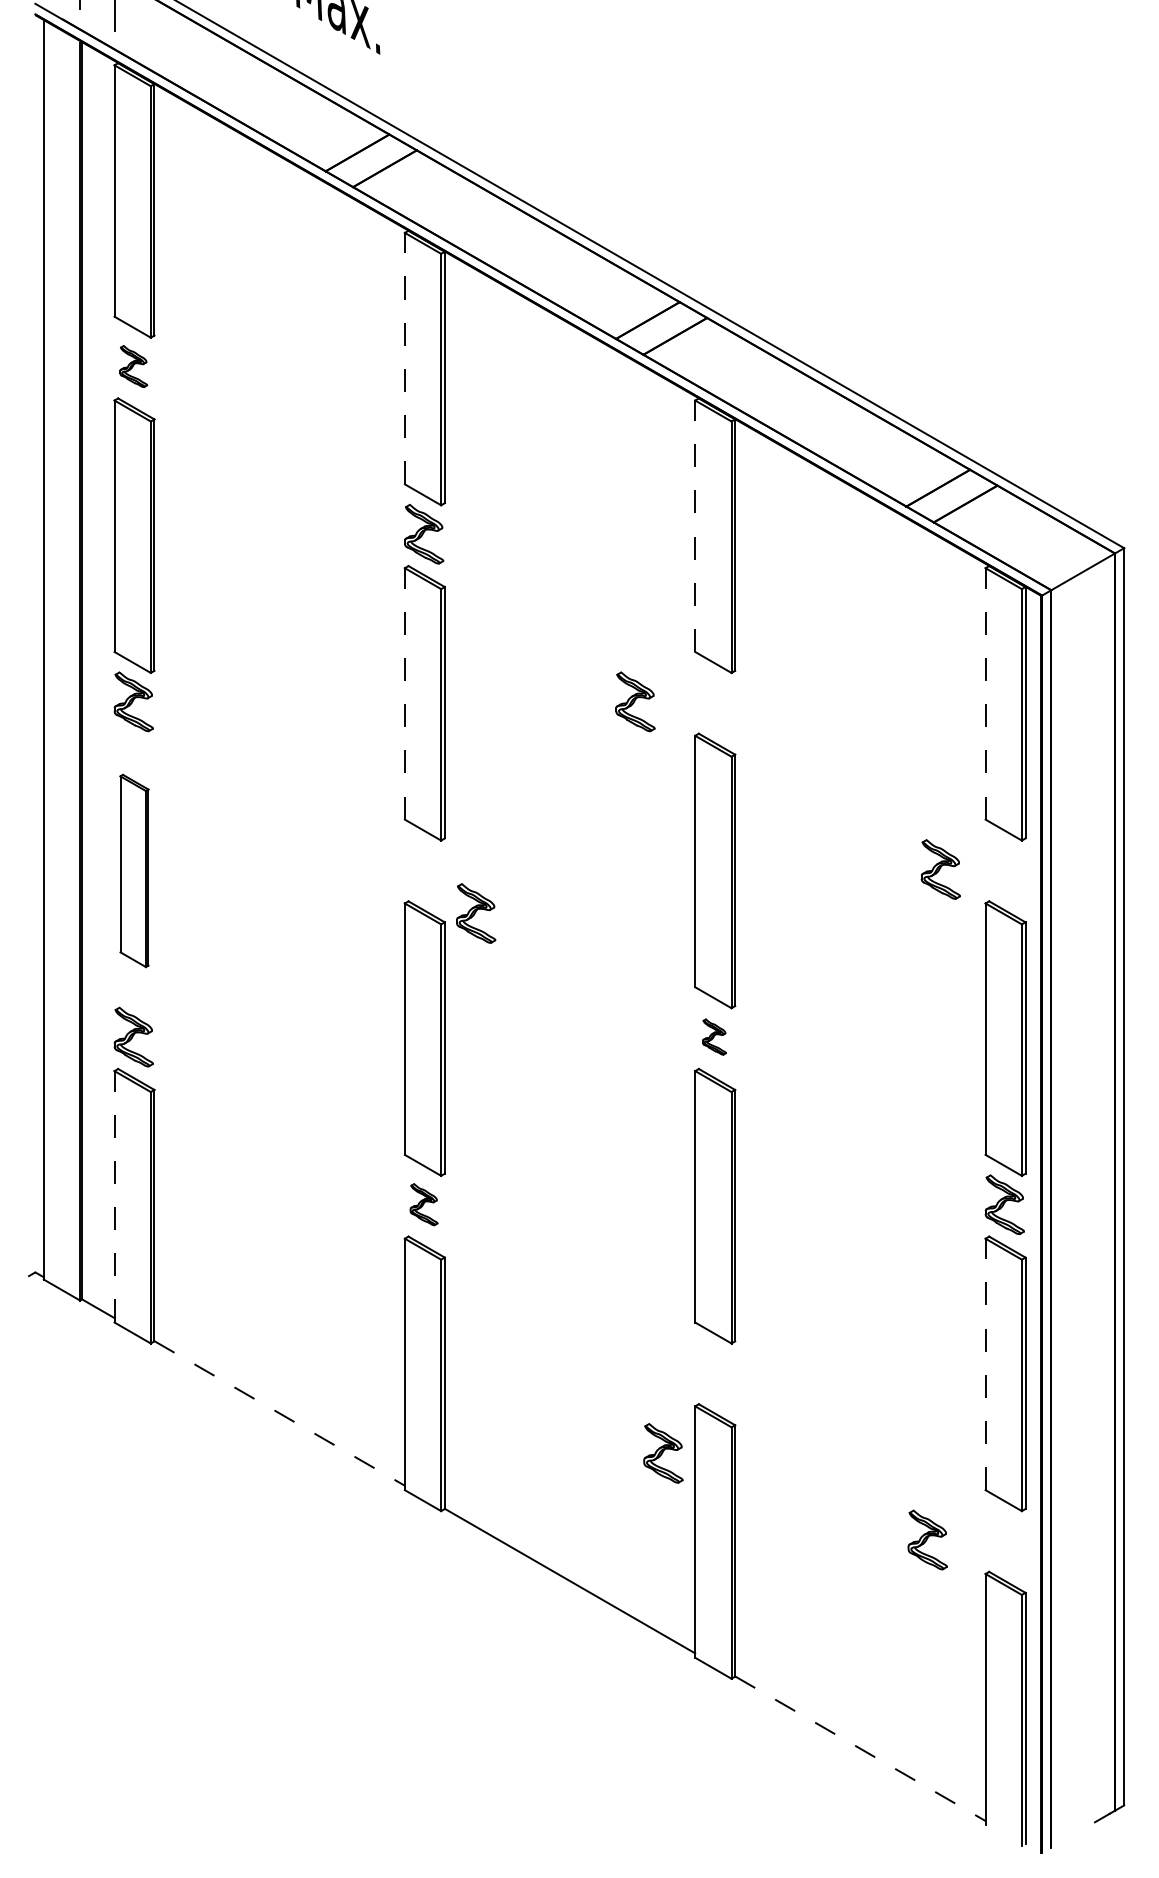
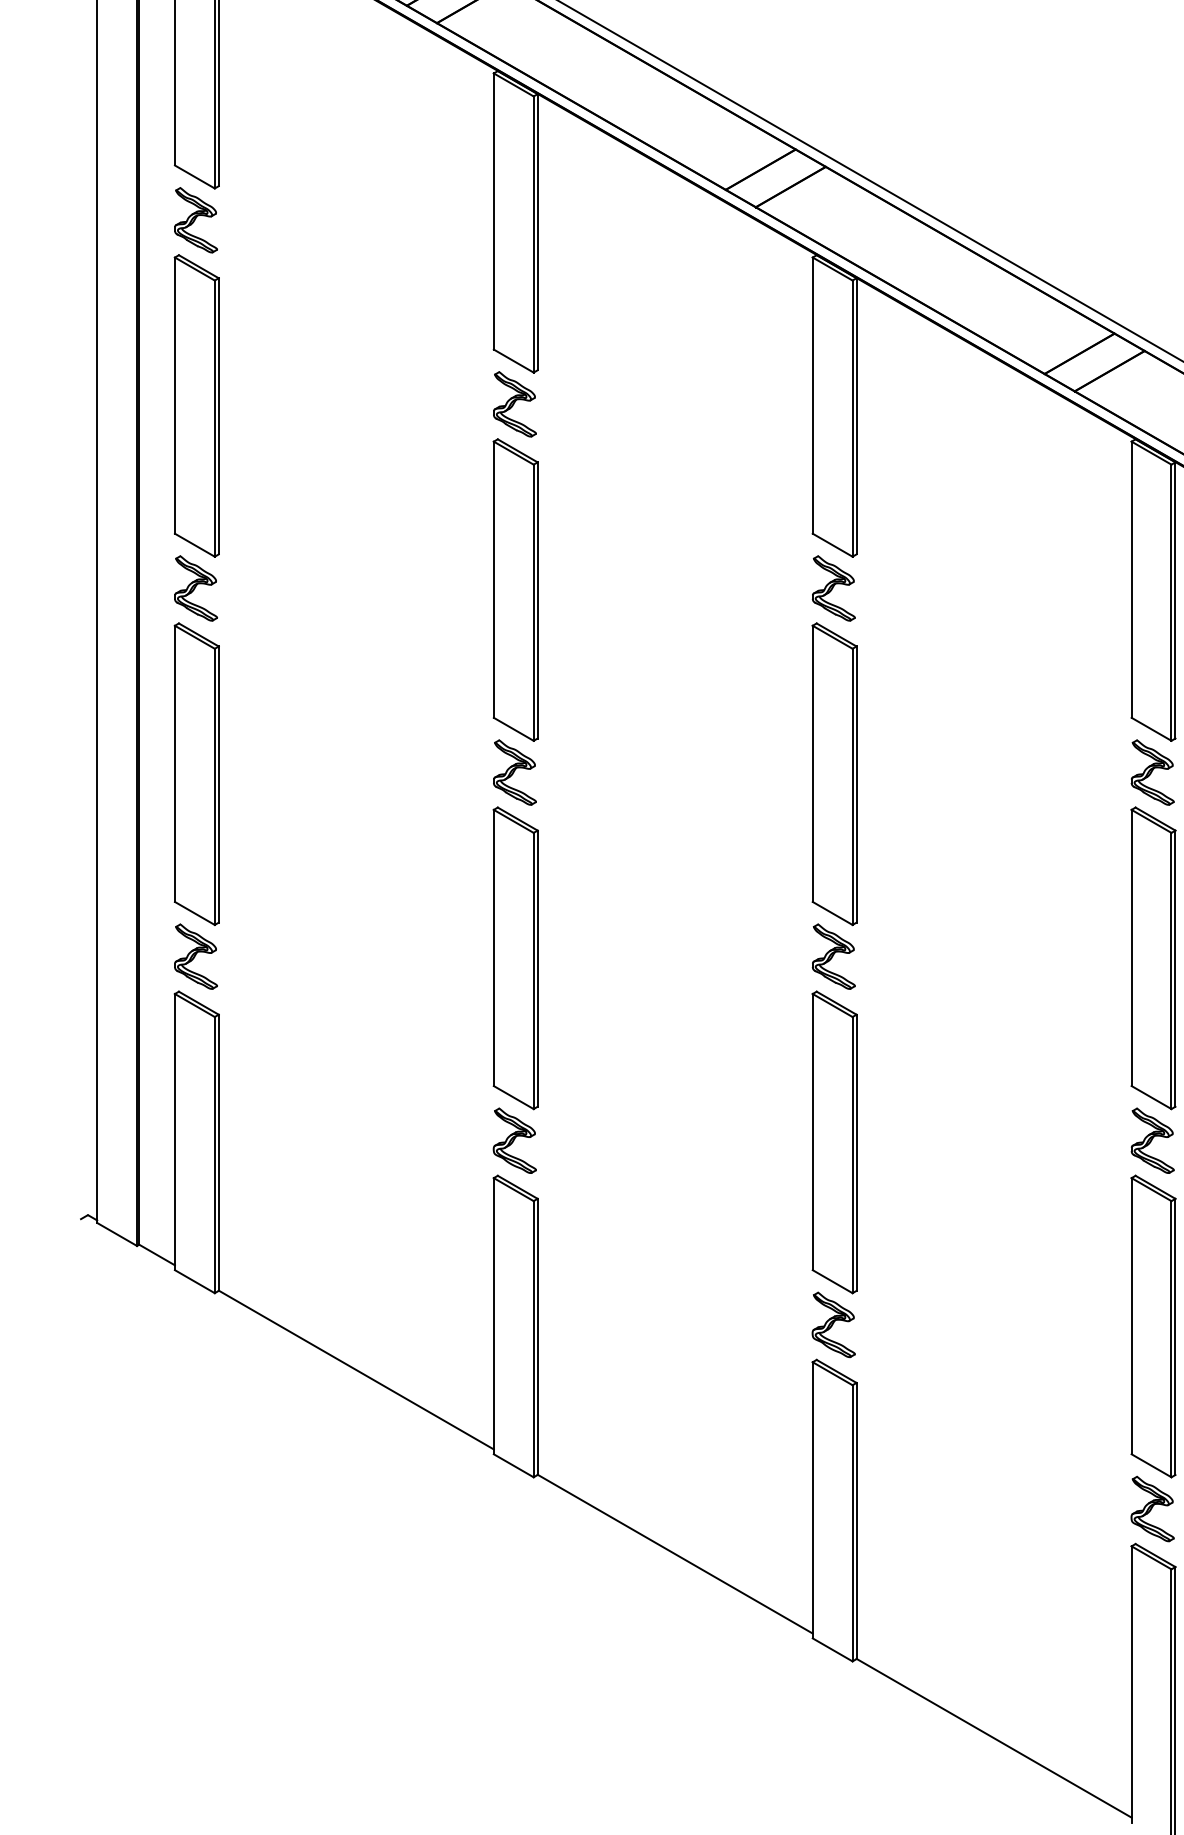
line: (404, 358) -> (493, 211), dashed -> solid
part: (133, 366) -> (195, 220), size x1.43
line: (695, 526) -> (812, 395), dashed -> solid
line: (404, 693) -> (493, 579), dashed -> solid
line: (985, 693) -> (1131, 579), dashed -> solid
part: (635, 701) -> (833, 588), moved
part: (940, 869) -> (1152, 772), moved
part: (134, 870) -> (196, 773), size x1.43
part: (476, 913) -> (515, 772), moved
part: (714, 1036) -> (833, 956), size x1.67
line: (114, 1196) -> (174, 1131), dashed -> solid
part: (423, 1204) -> (514, 1140), size x1.43
line: (985, 1364) -> (1131, 1316), dashed -> solid
line: (279, 1413) -> (356, 1370), dashed -> solid
part: (663, 1453) -> (833, 1325), moved
part: (927, 1539) -> (1152, 1508), moved
line: (860, 1748) -> (994, 1737), dashed -> solid

